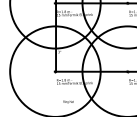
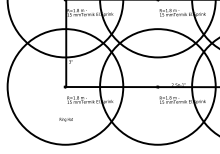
text: (67, 101) -> (65, 119), moved

